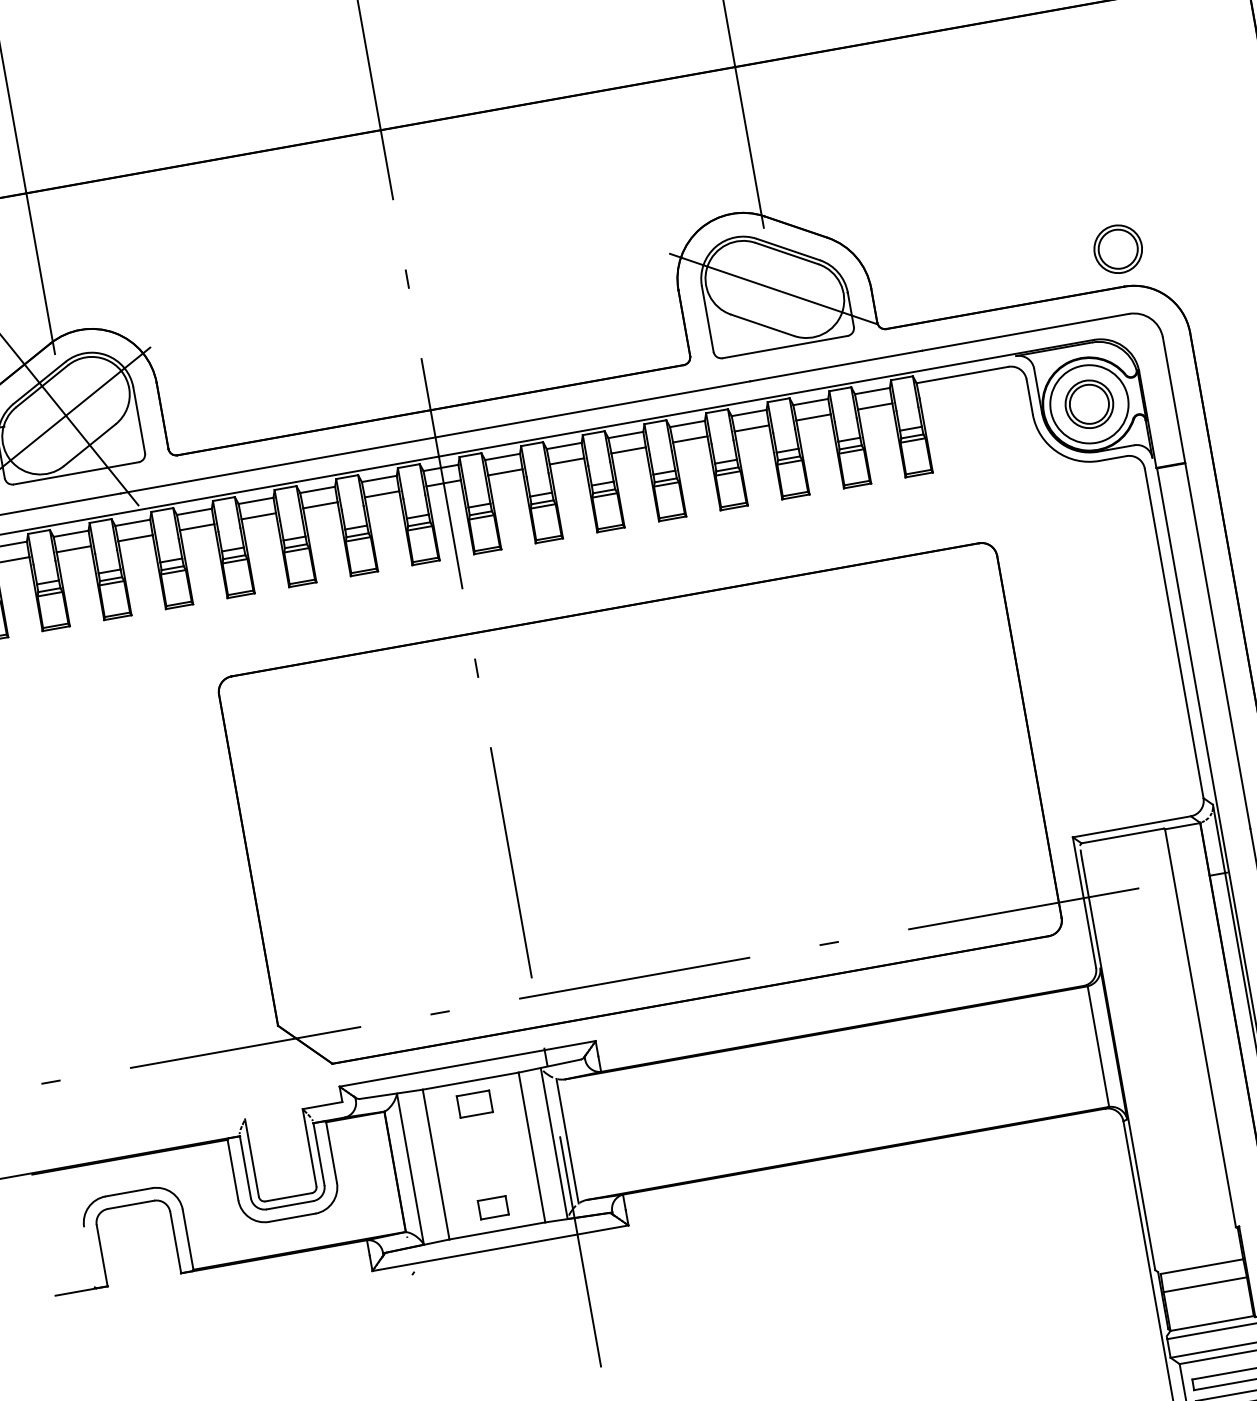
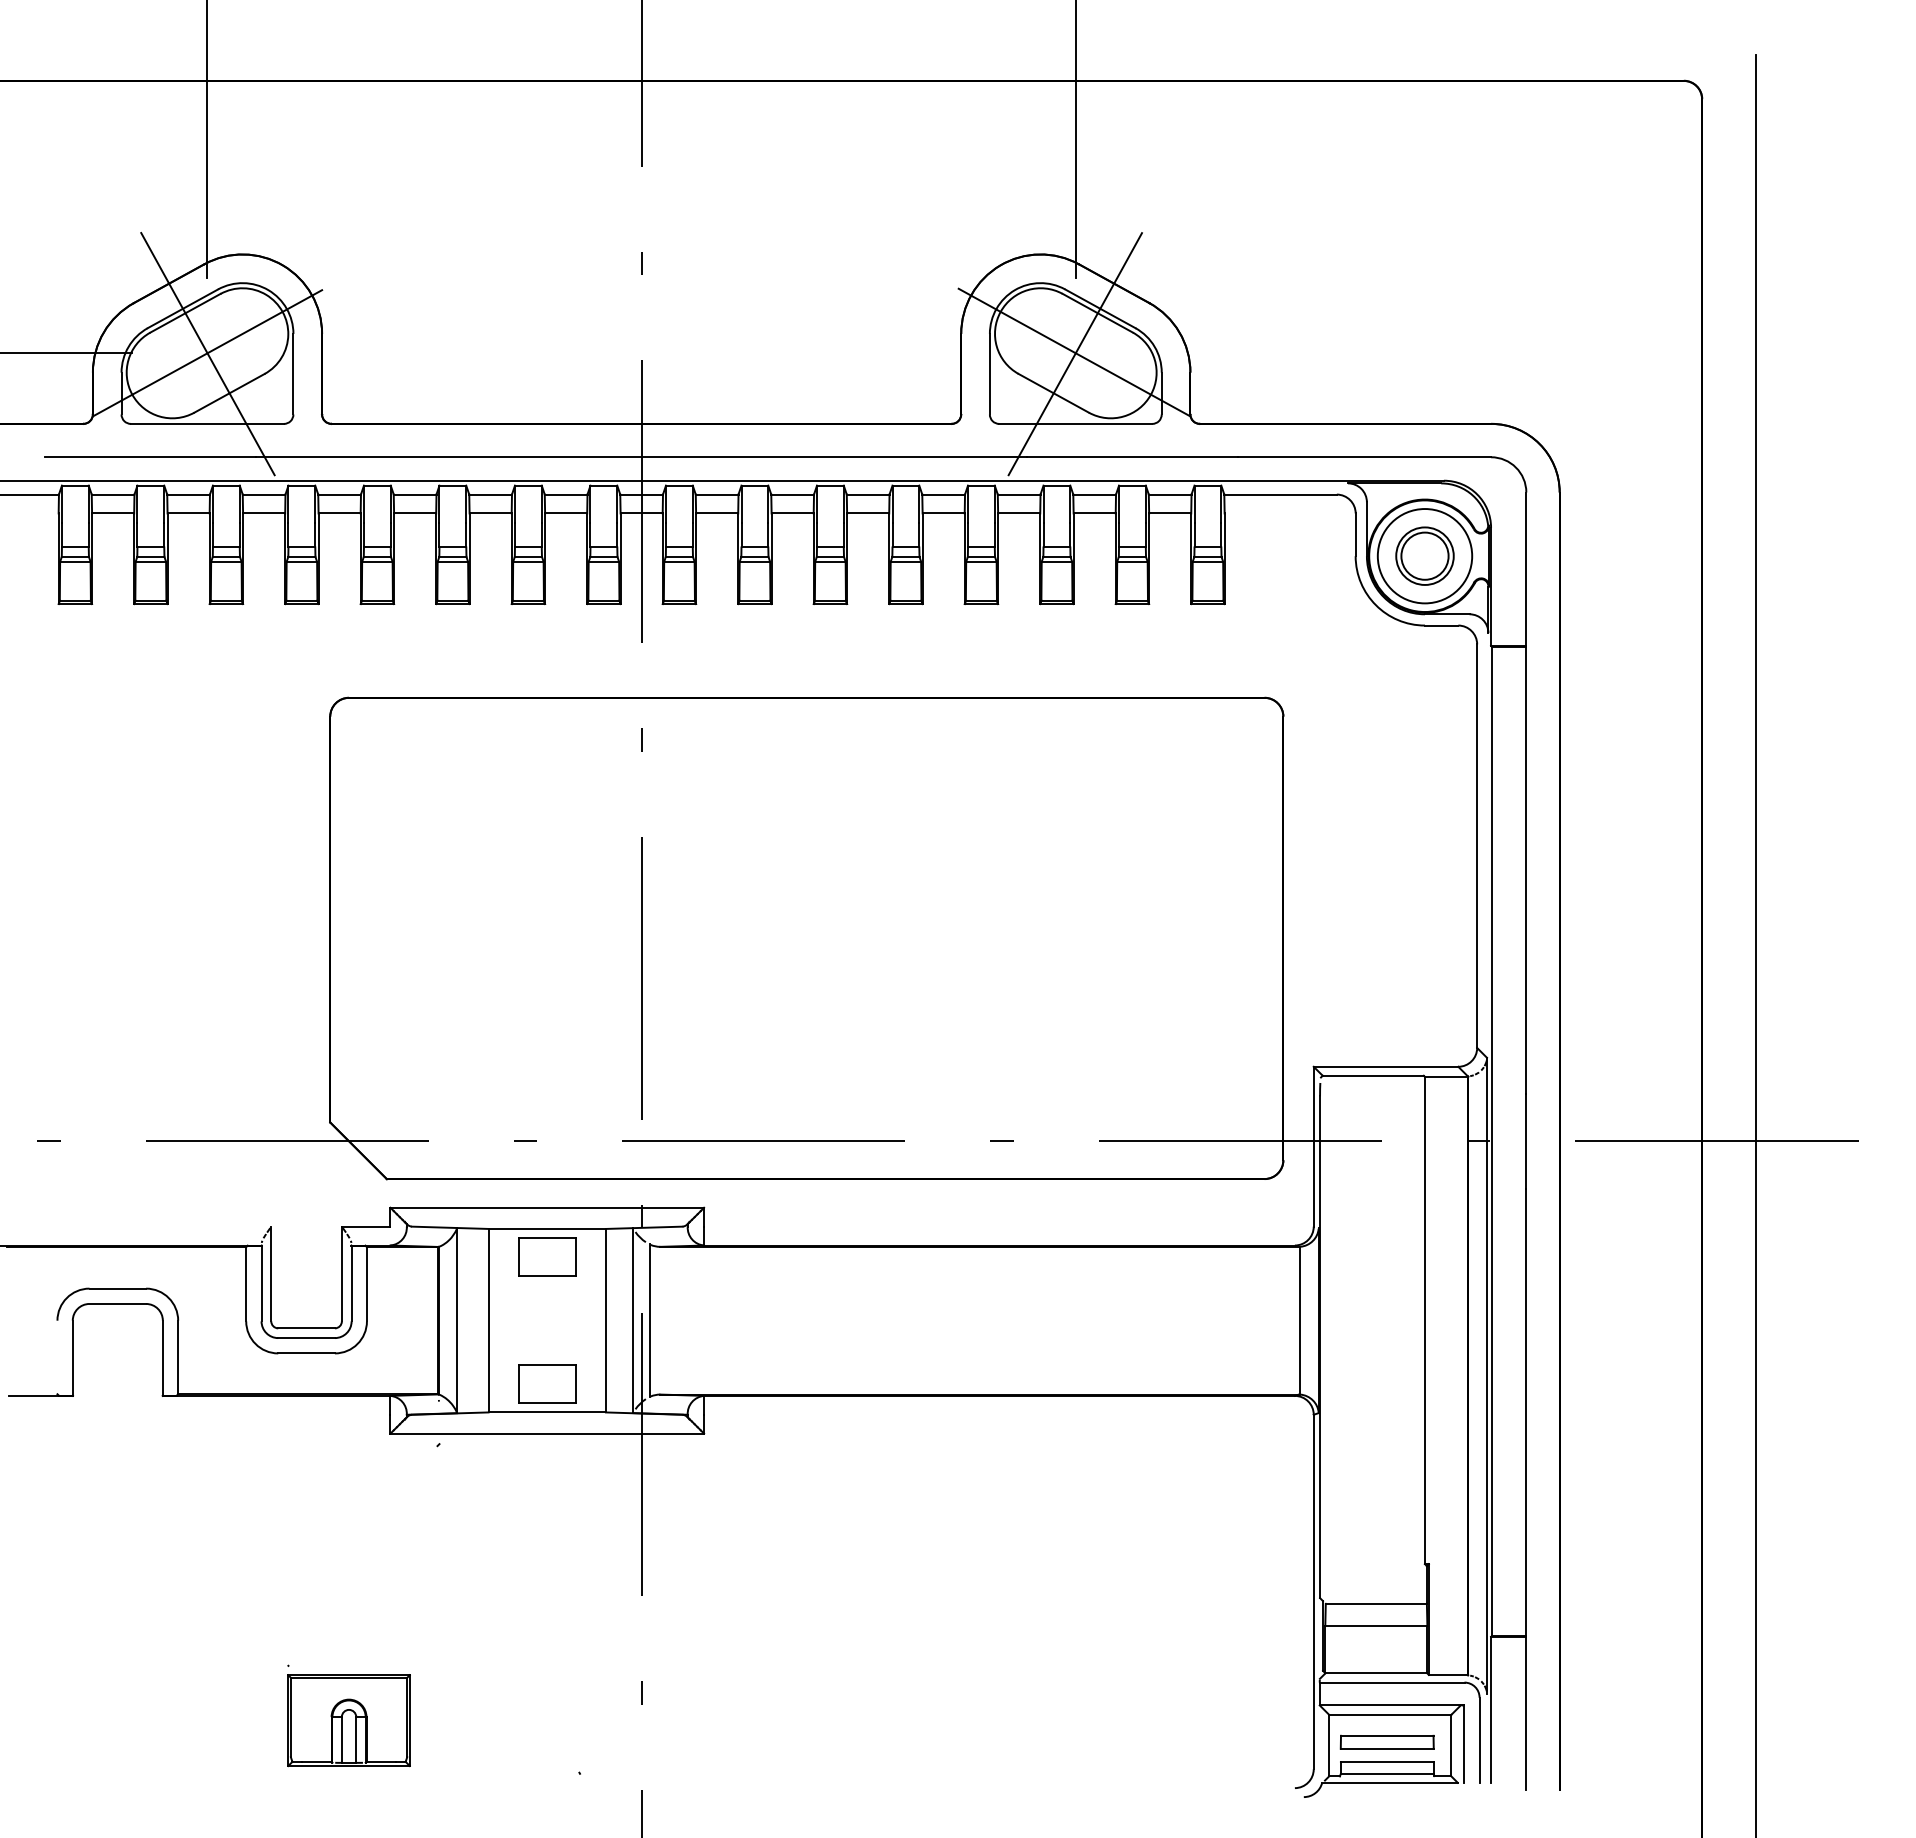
part: (1117, 248) -> (1491, 377), removed
line: (774, 290) -> (1075, 354), added
part: (474, 1103) -> (547, 1256), size x1.43
part: (493, 1207) -> (547, 1383), size x1.67

